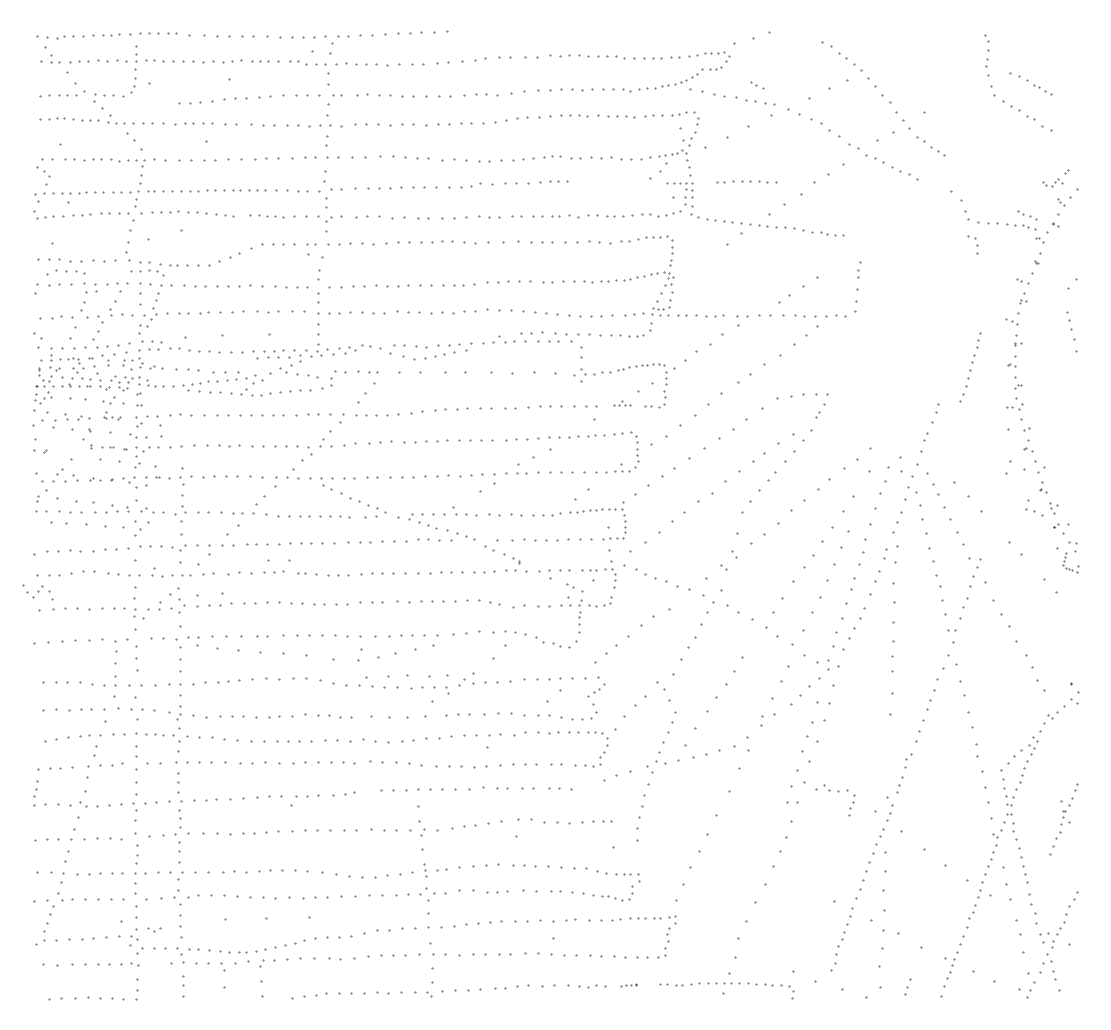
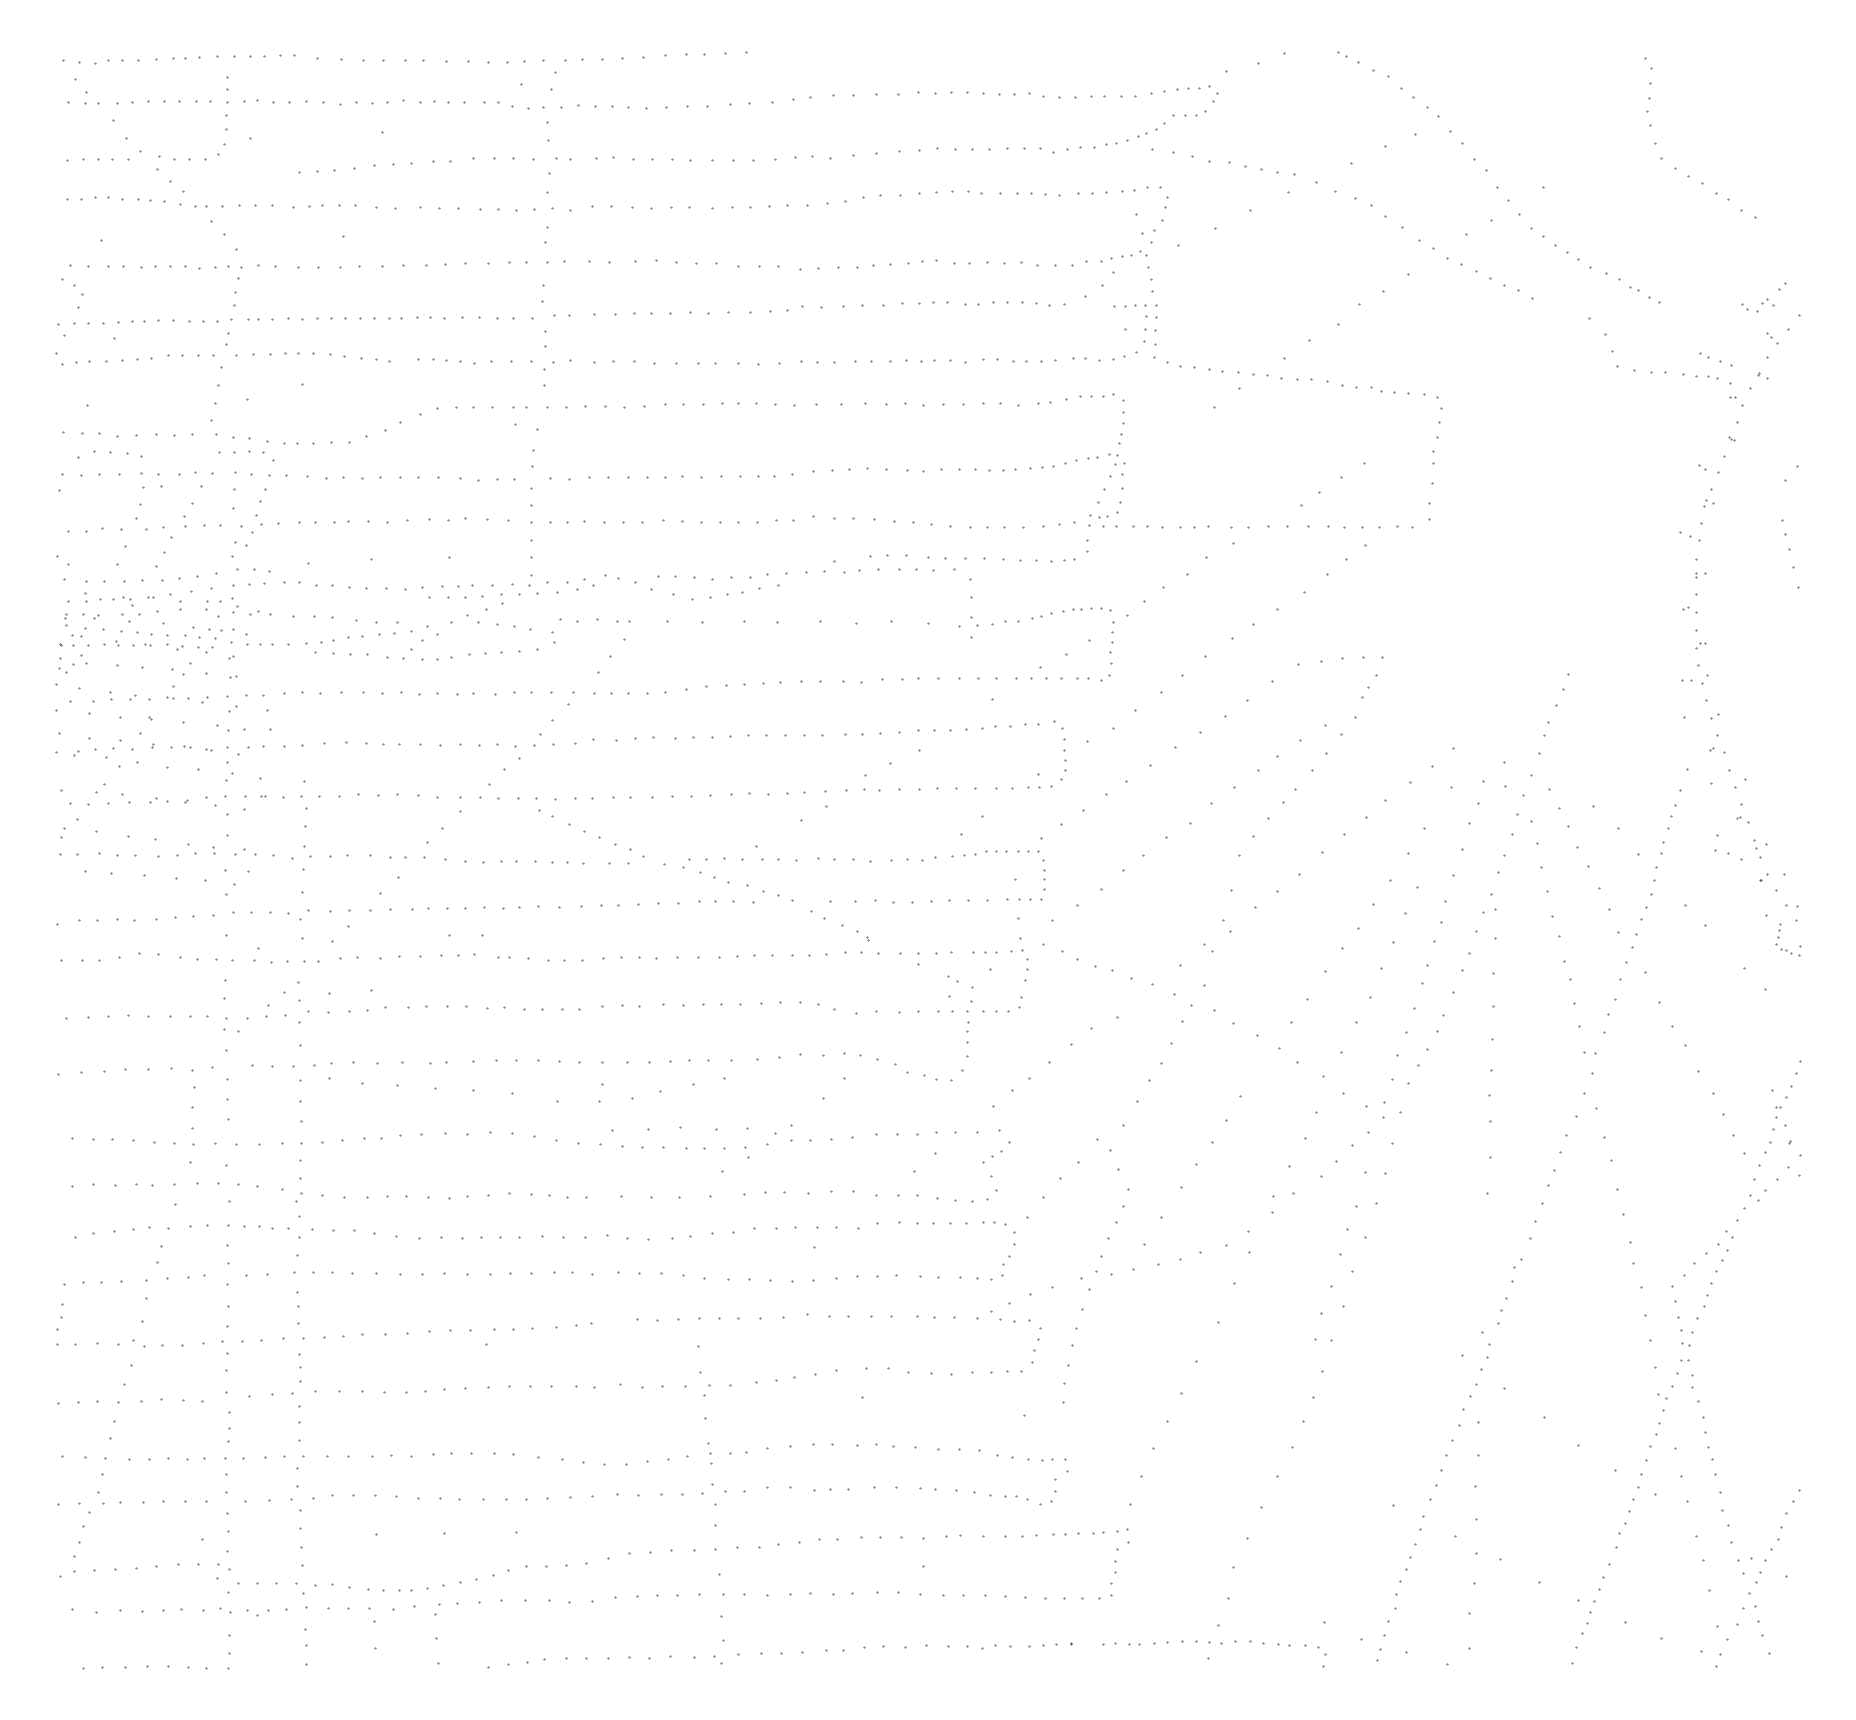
part: (1030, 83) -> (1624, 284), moved
part: (757, 85) -> (1348, 57), moved
part: (746, 181) -> (1014, 302), moved
part: (972, 244) -> (1432, 408), moved
part: (970, 367) -> (1657, 862), moved
part: (621, 402) -> (1038, 672), size x1.67
part: (112, 415) -> (188, 693), size x1.43
part: (891, 541) -> (1489, 904), size x0.62
part: (37, 592) -> (112, 750), moved
part: (838, 792) -> (1014, 1323), moved
part: (1063, 819) -> (1776, 1121), moved
part: (154, 929) -> (258, 1612), moved
part: (628, 985) -> (1049, 1645), size x1.67
part: (907, 986) -> (1380, 1647), moved

